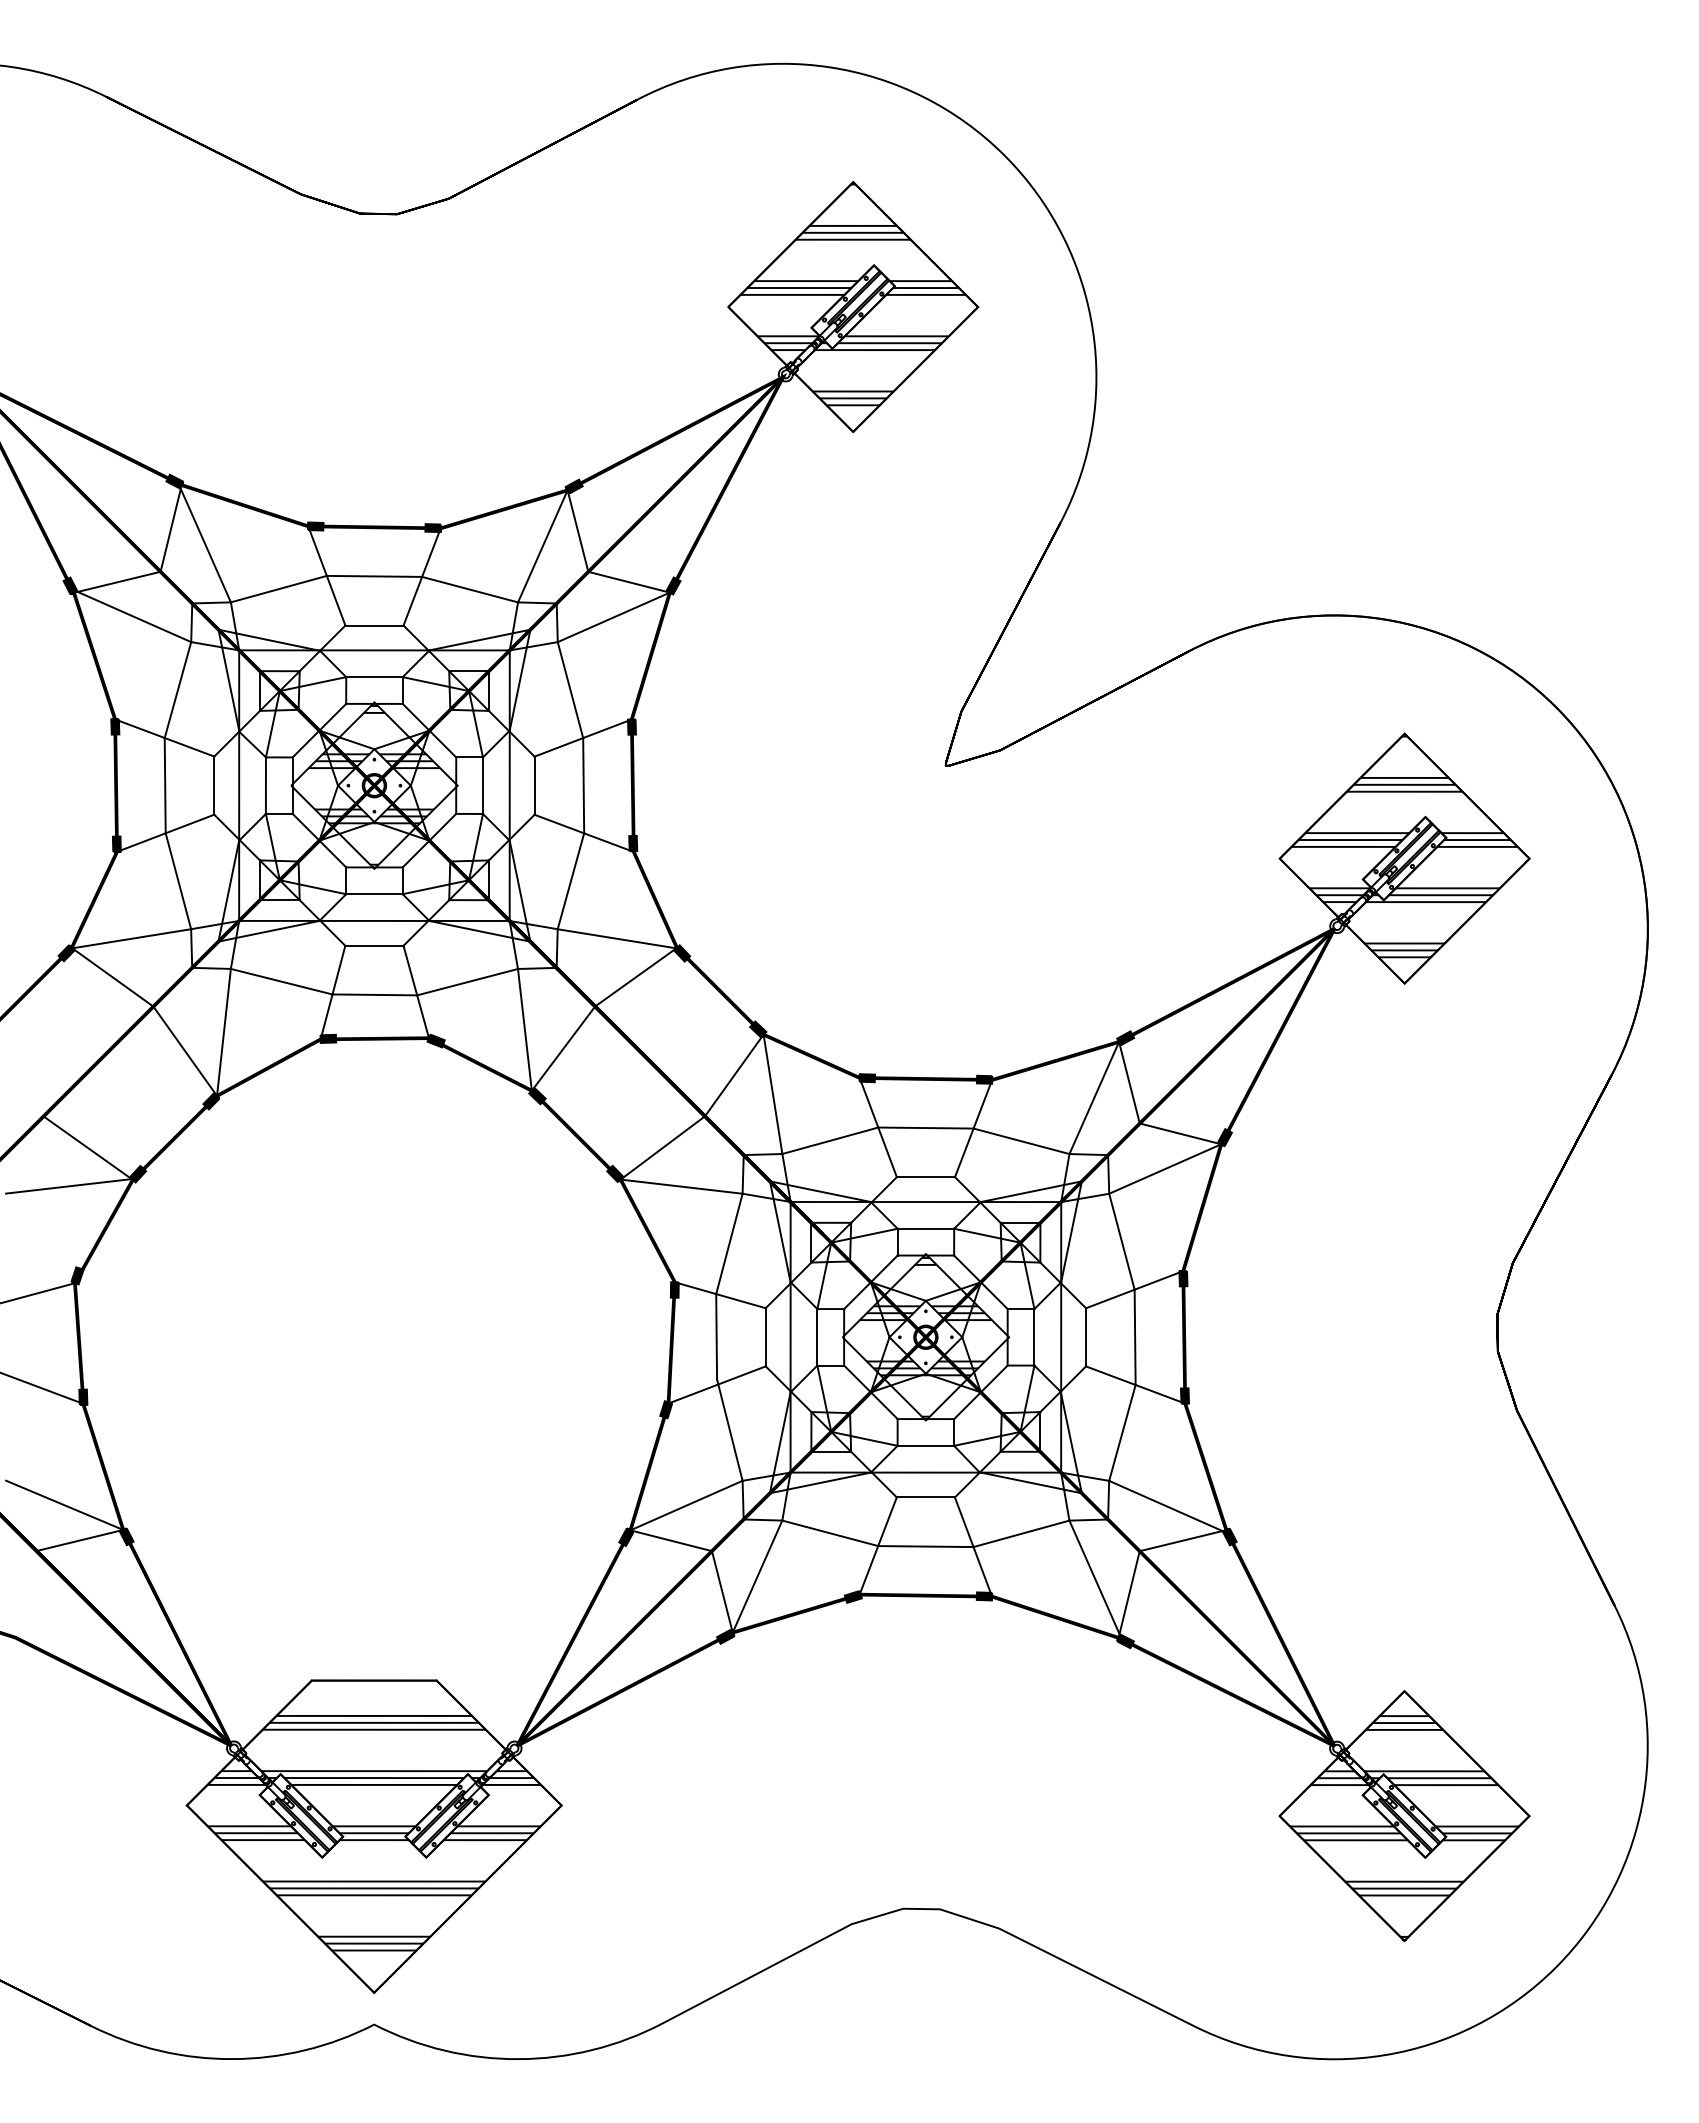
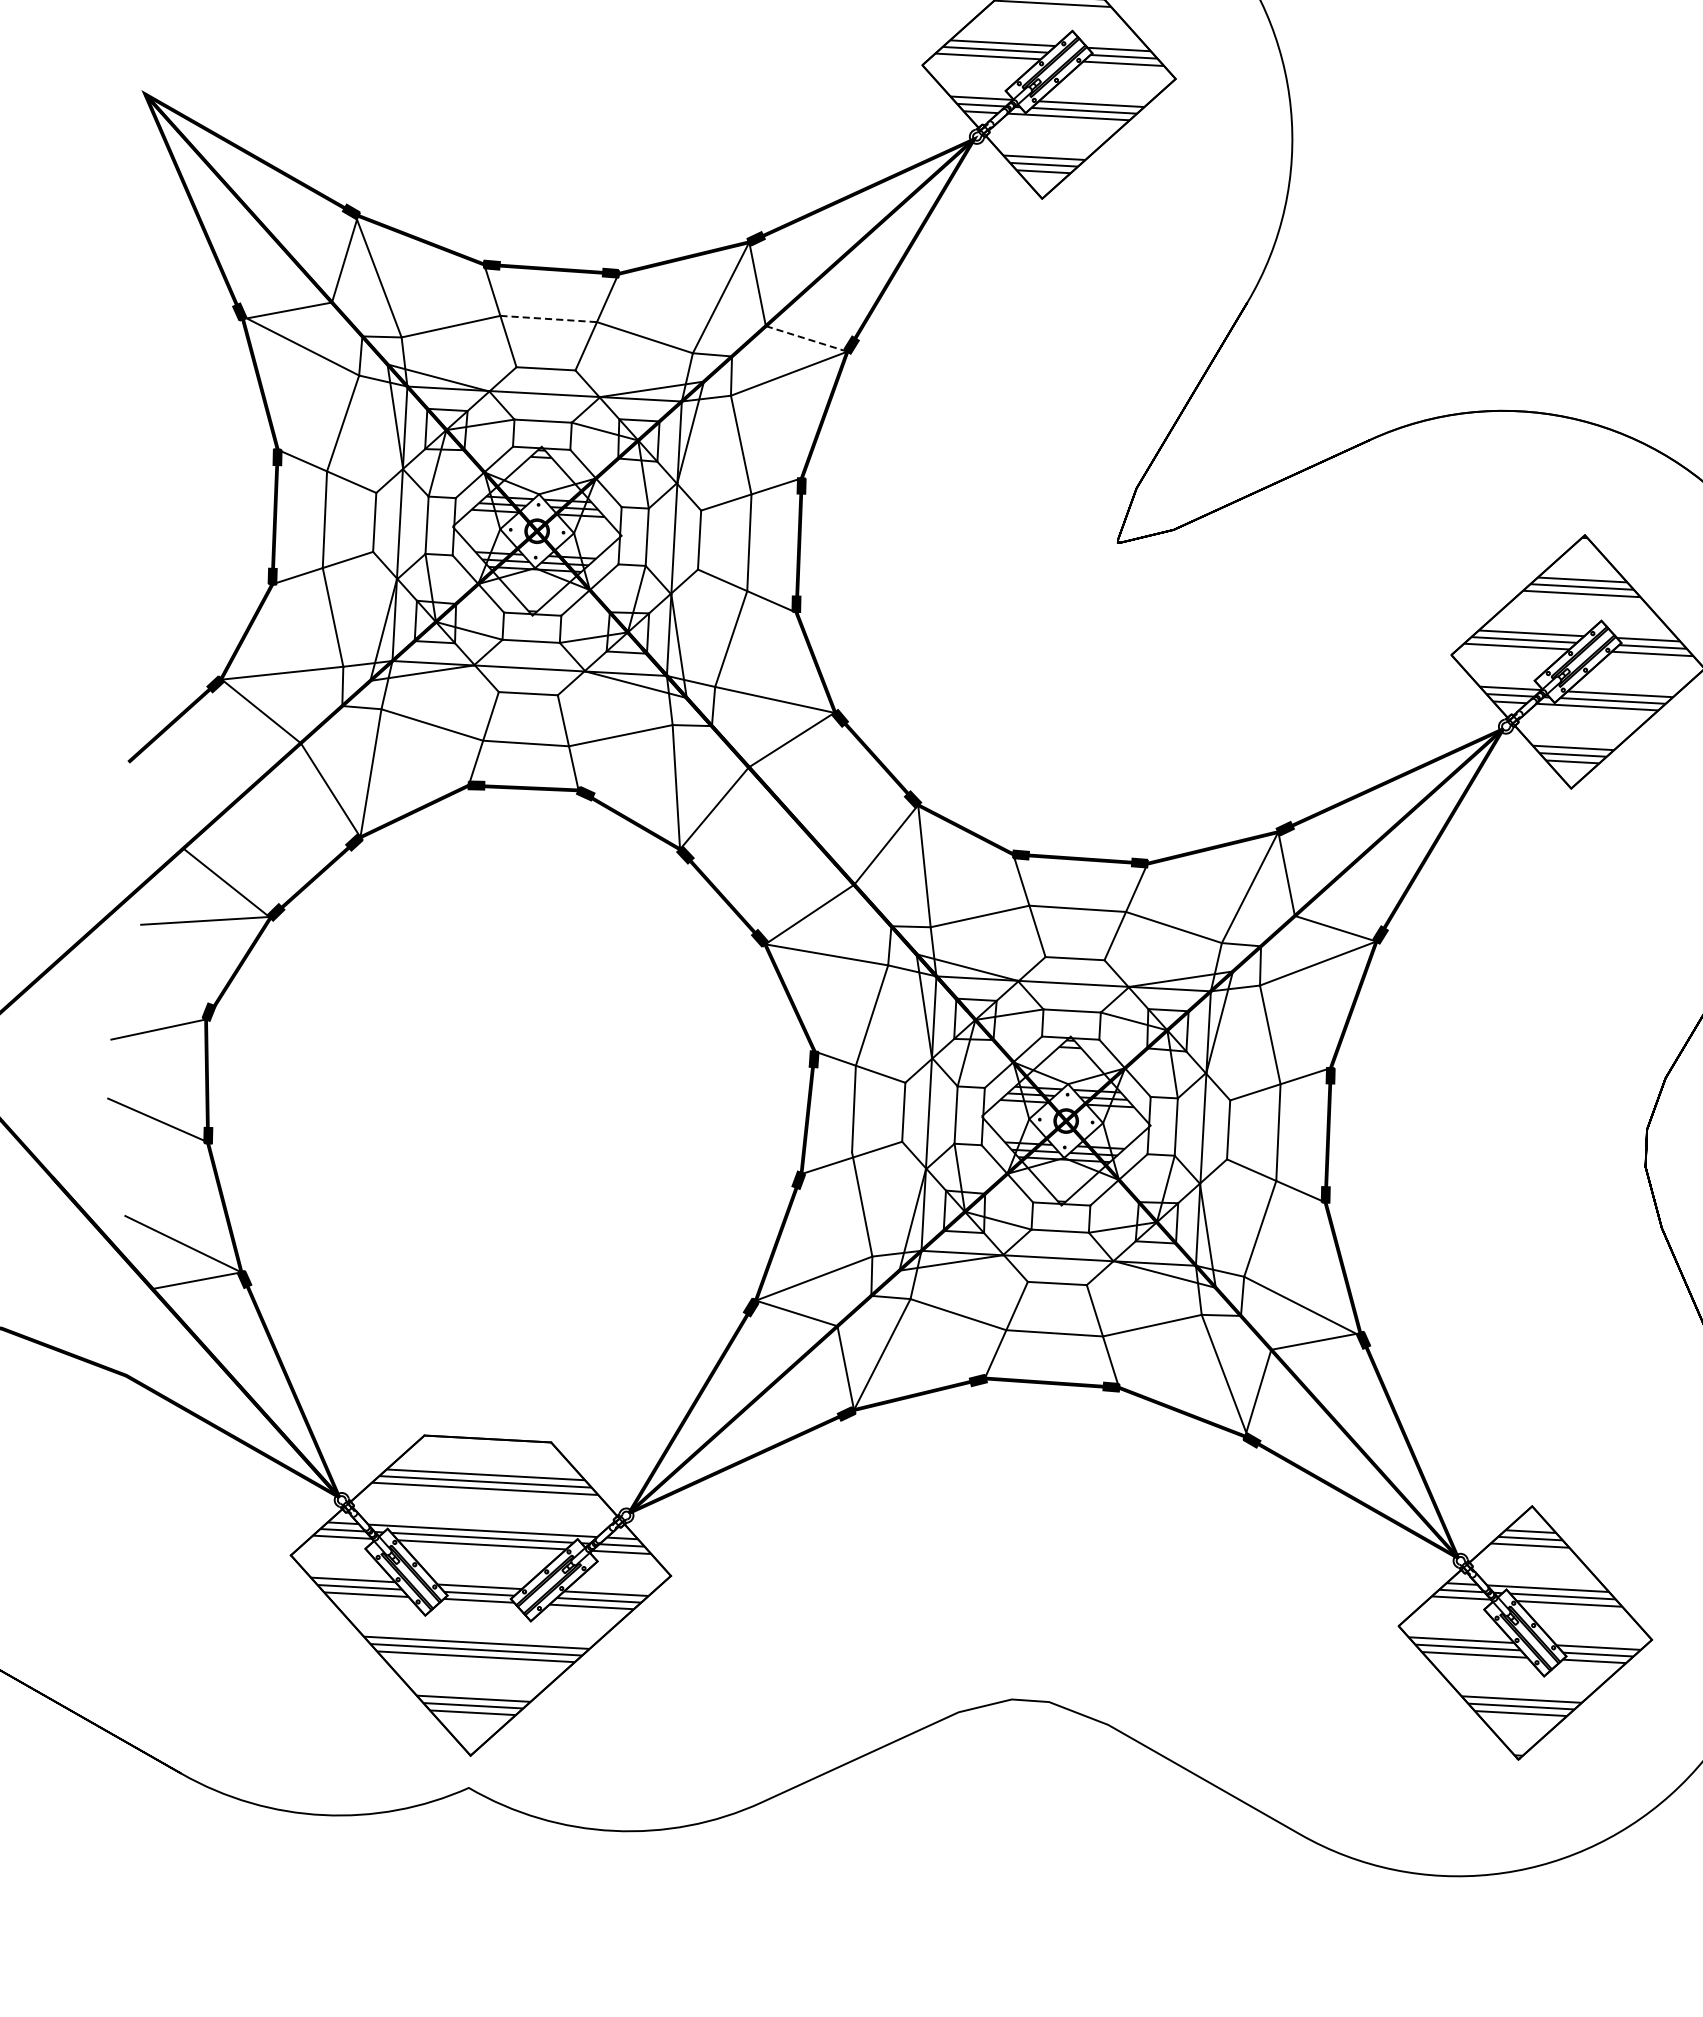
line: (374, 576) -> (548, 319), solid -> dashed
line: (629, 582) -> (807, 339), solid -> dashed

